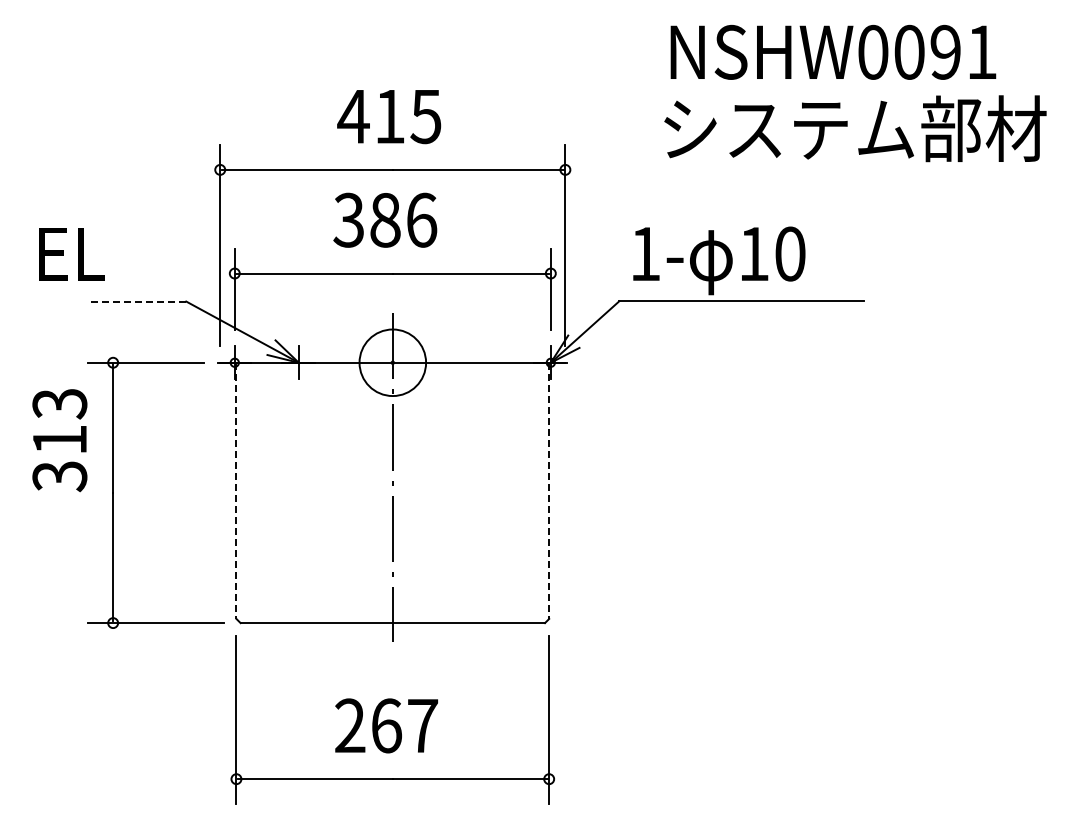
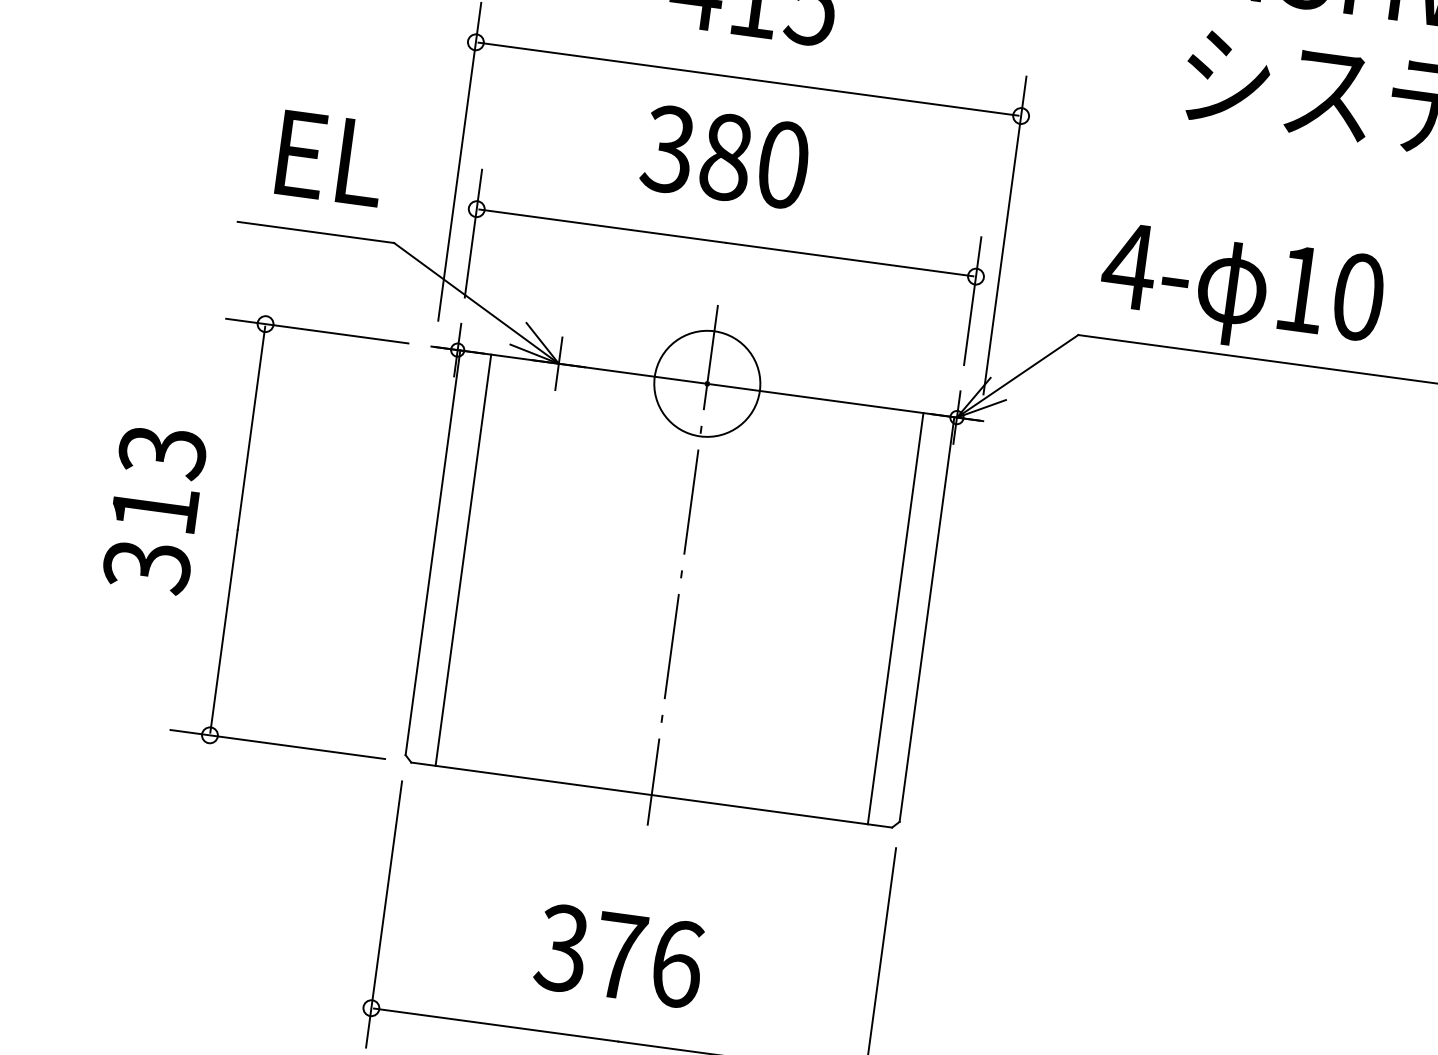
text: (422, 219) -> (784, 163), 386 -> 380
text: (644, 253) -> (1128, 264), 1- -> 4-
text: (71, 254) -> (330, 158), moved
line: (136, 301) -> (315, 232), dashed -> solid
text: (59, 440) -> (154, 509), moved
line: (236, 491) -> (432, 553), dashed -> solid
line: (549, 491) -> (927, 620), dashed -> solid
line: (256, 492) -> (464, 559), added
line: (529, 492) -> (895, 617), added
text: (386, 725) -> (619, 955), 267 -> 376

